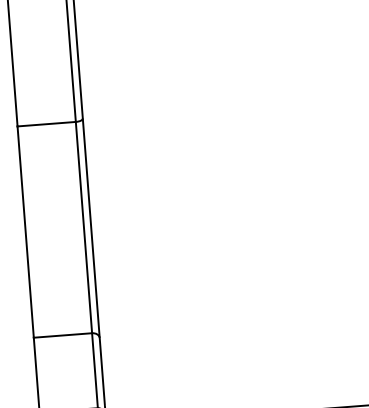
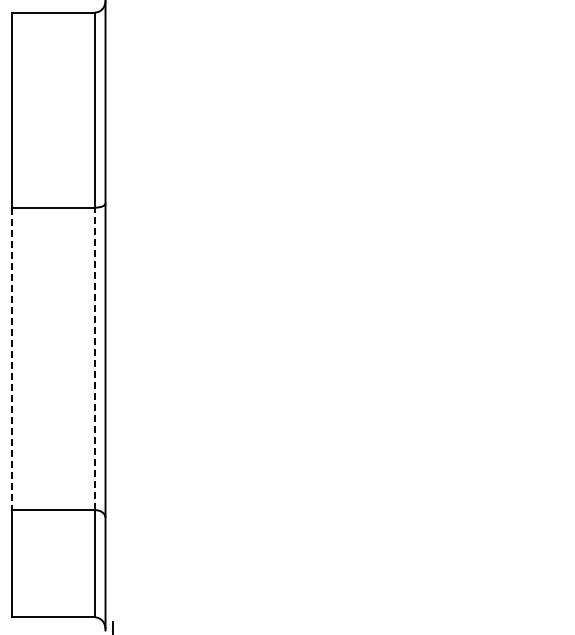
line: (84, 227) -> (95, 358), solid -> dashed
line: (25, 232) -> (11, 359), solid -> dashed

